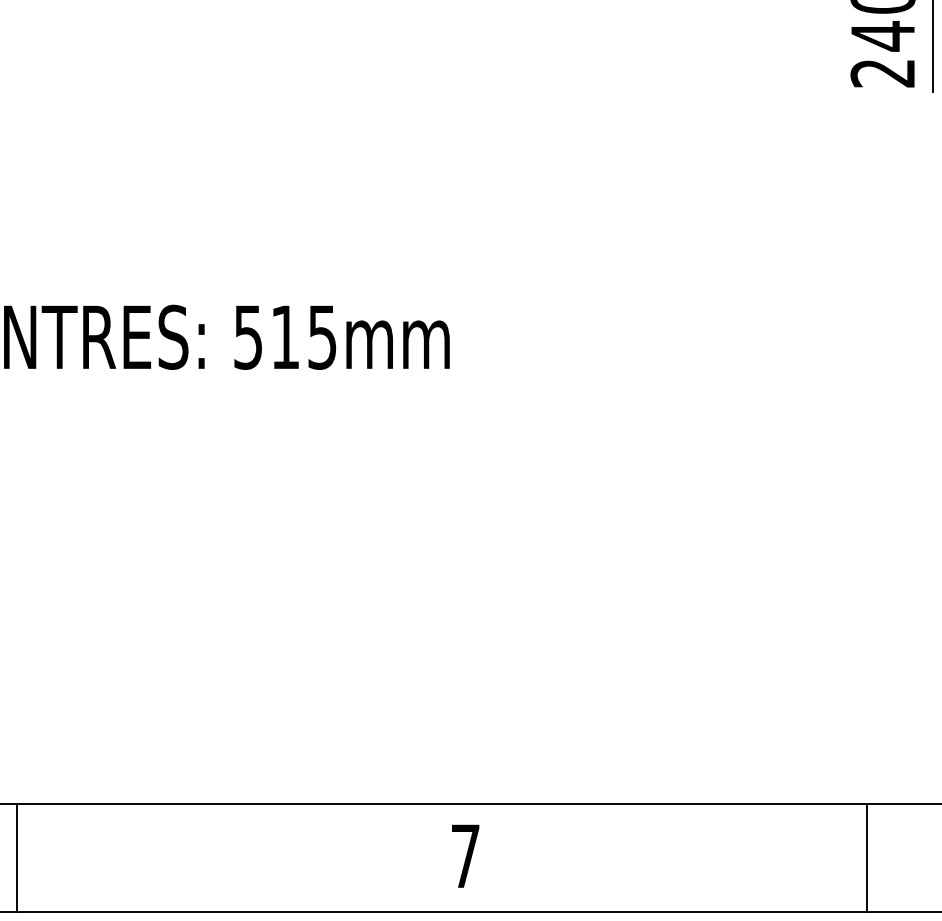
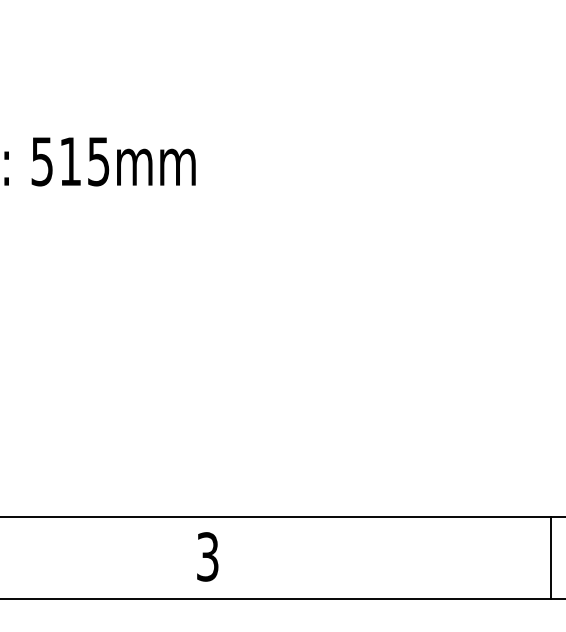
text: (465, 855) -> (207, 556), 7 -> 3
line: (867, 857) -> (551, 557), moved

